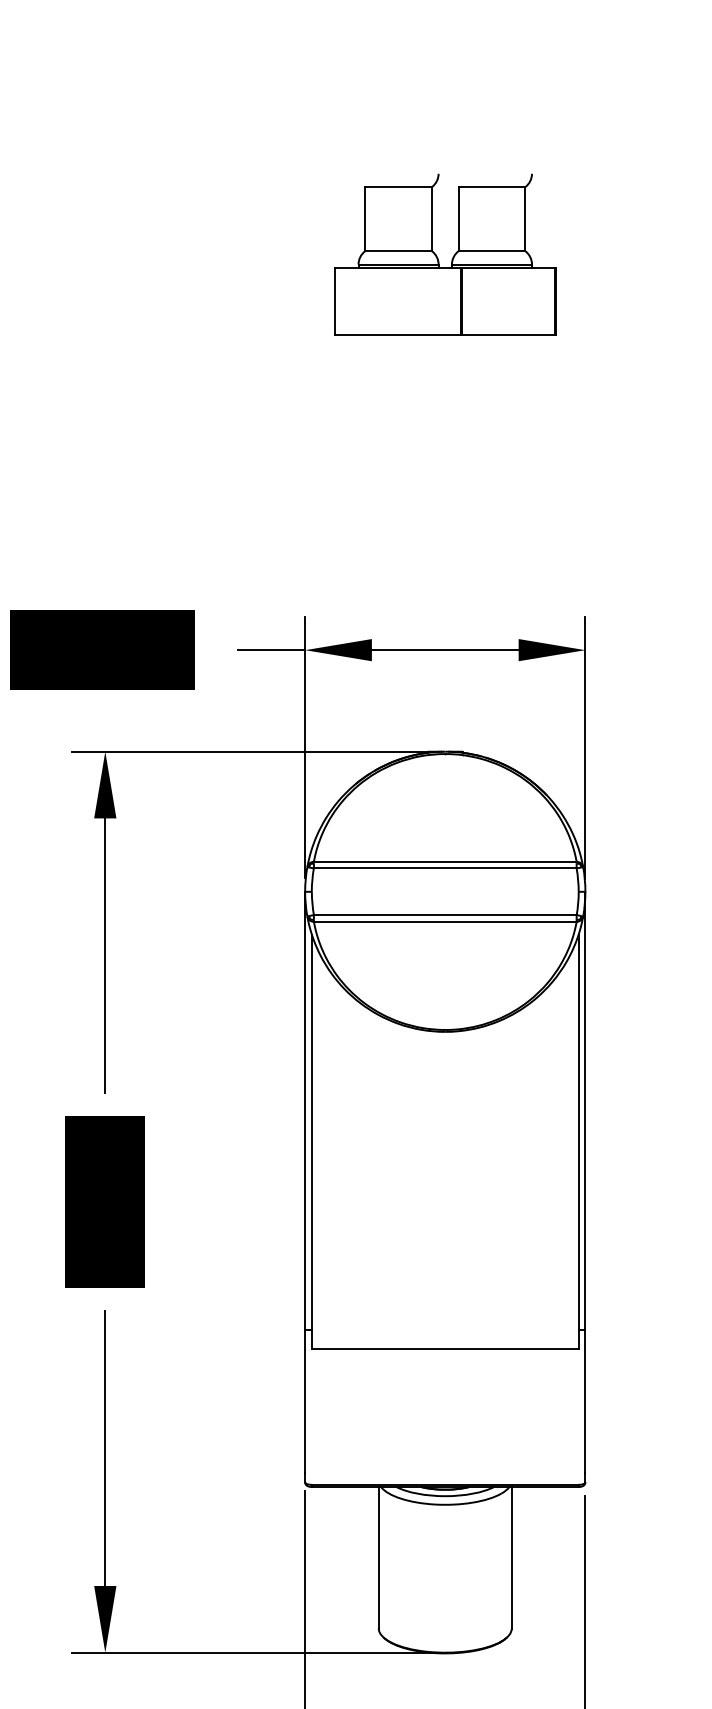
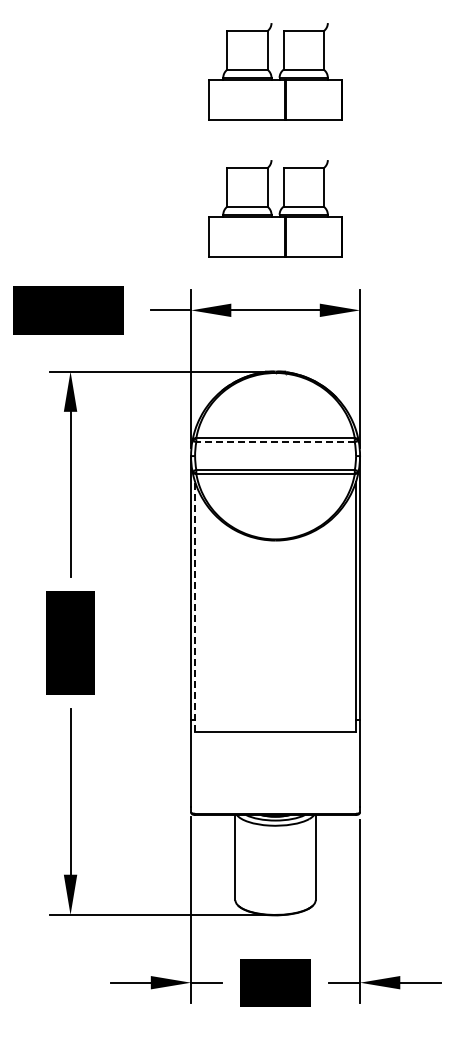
part: (445, 481) -> (275, 208), added
line: (445, 869) -> (275, 442), solid -> dashed
line: (312, 1141) -> (195, 606), solid -> dashed

